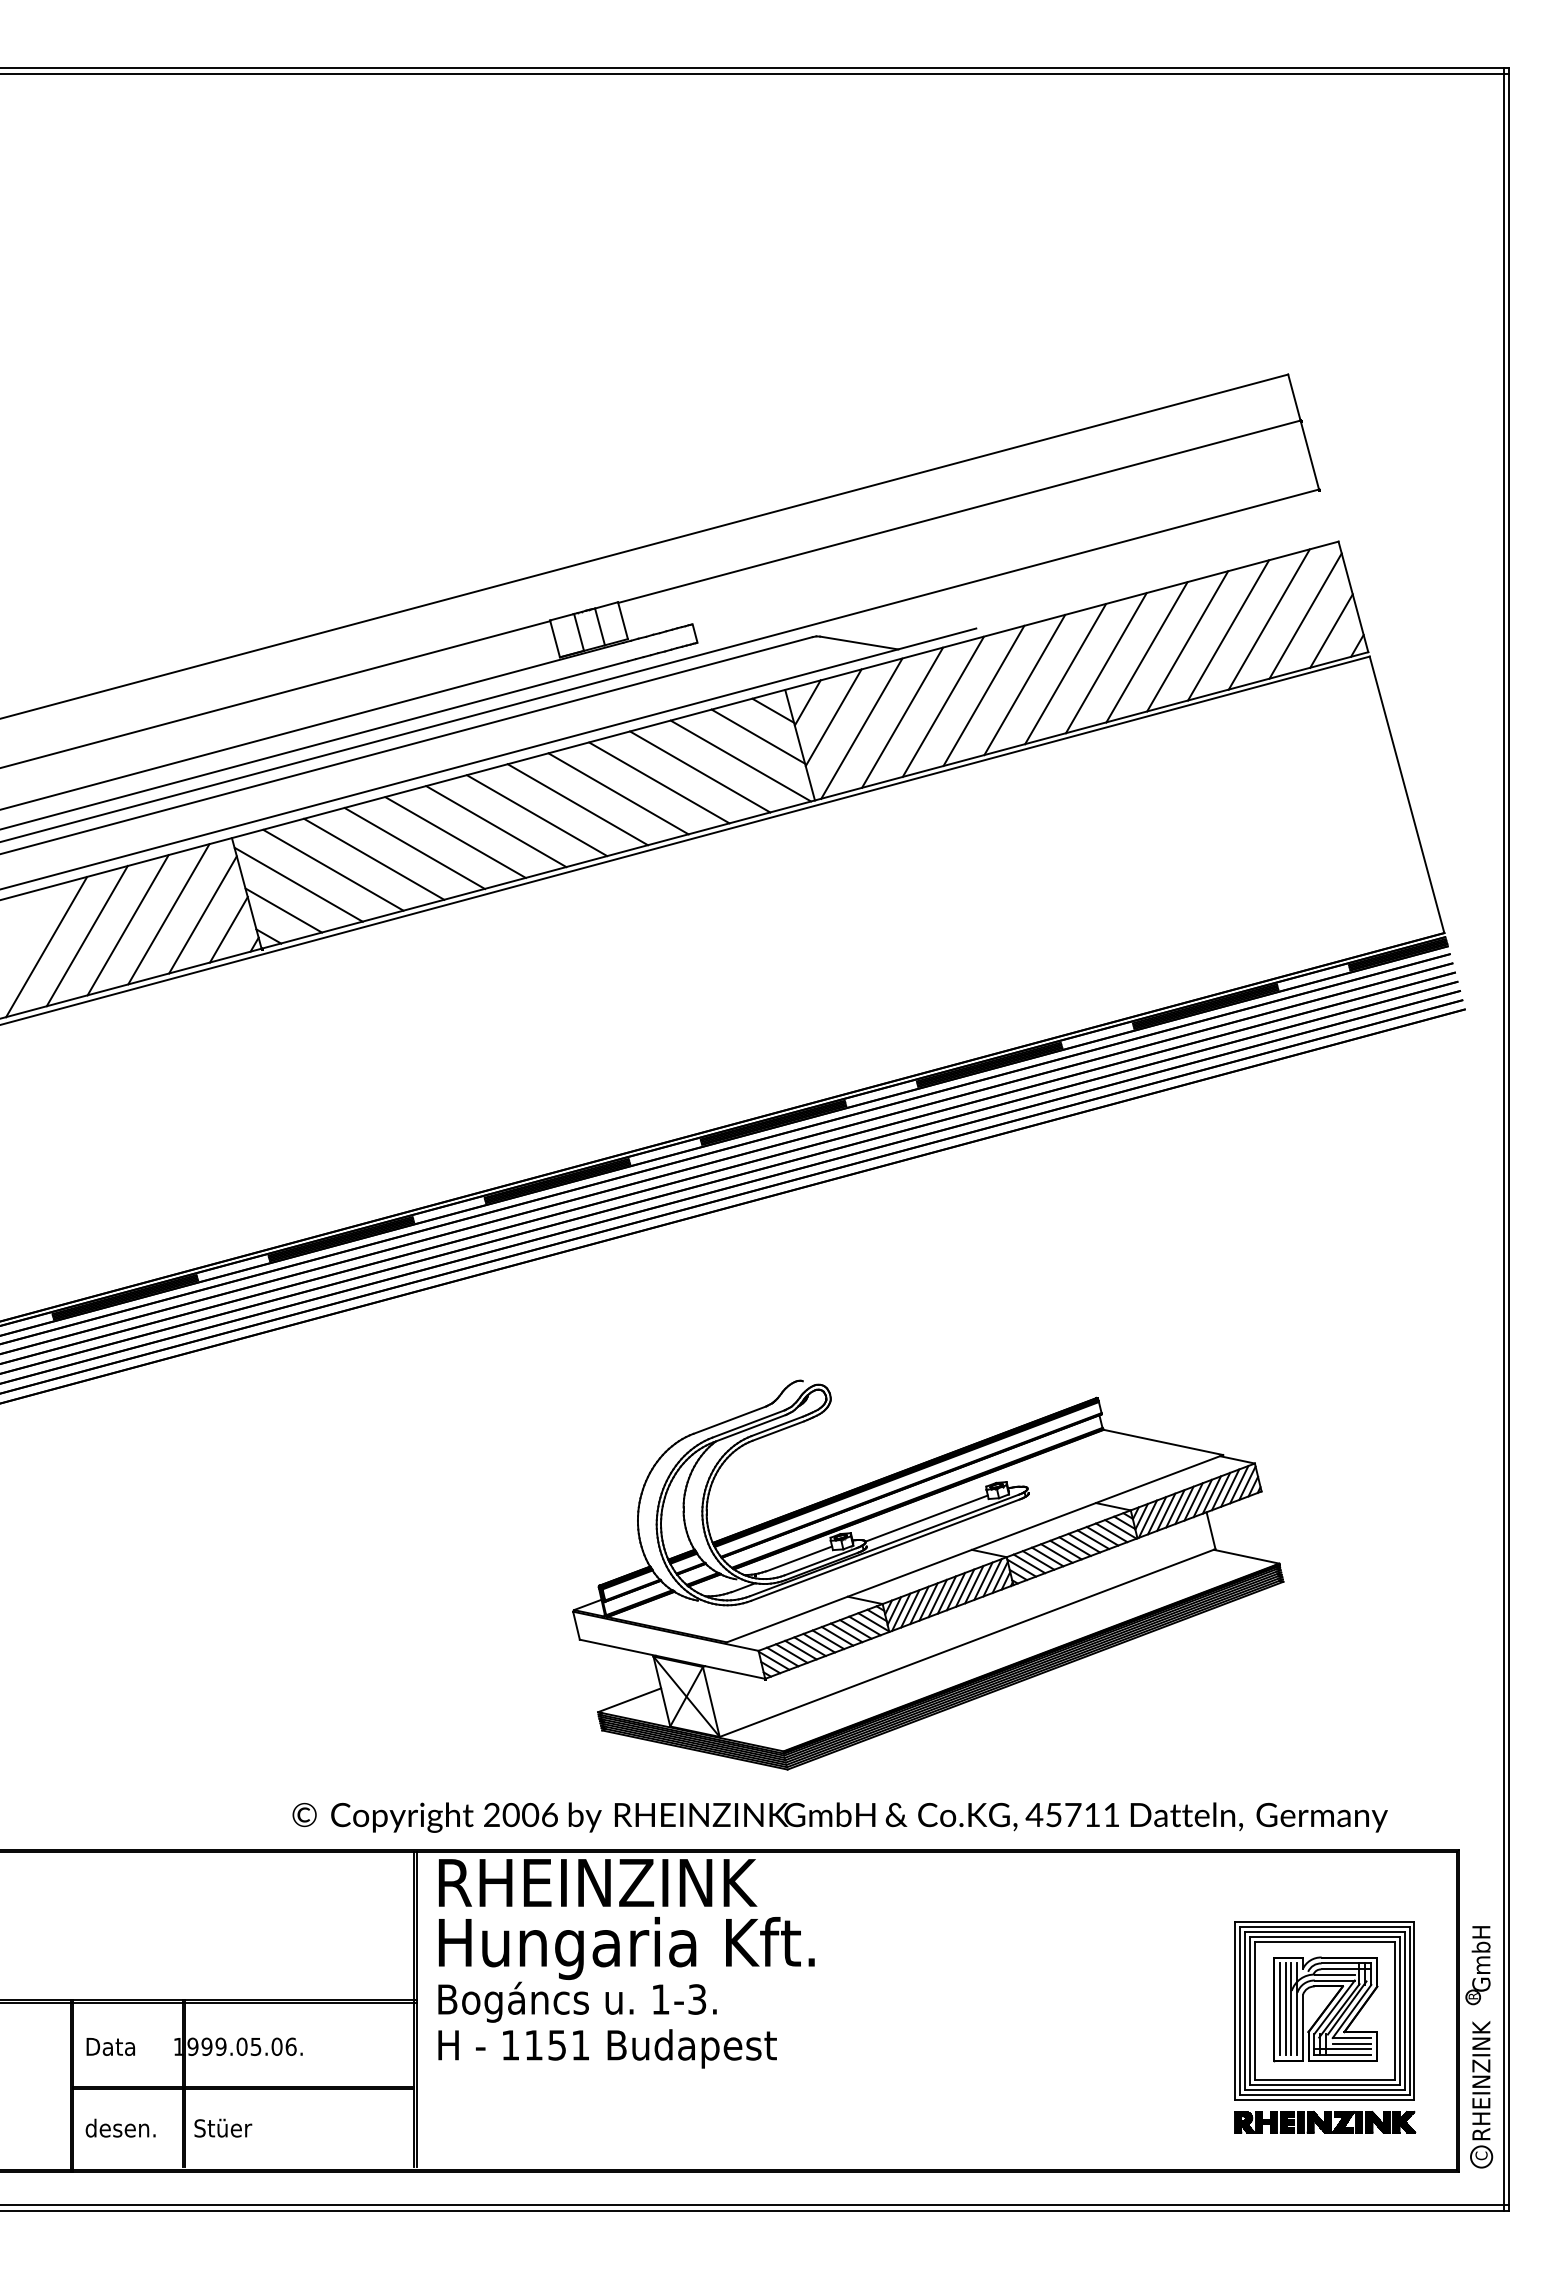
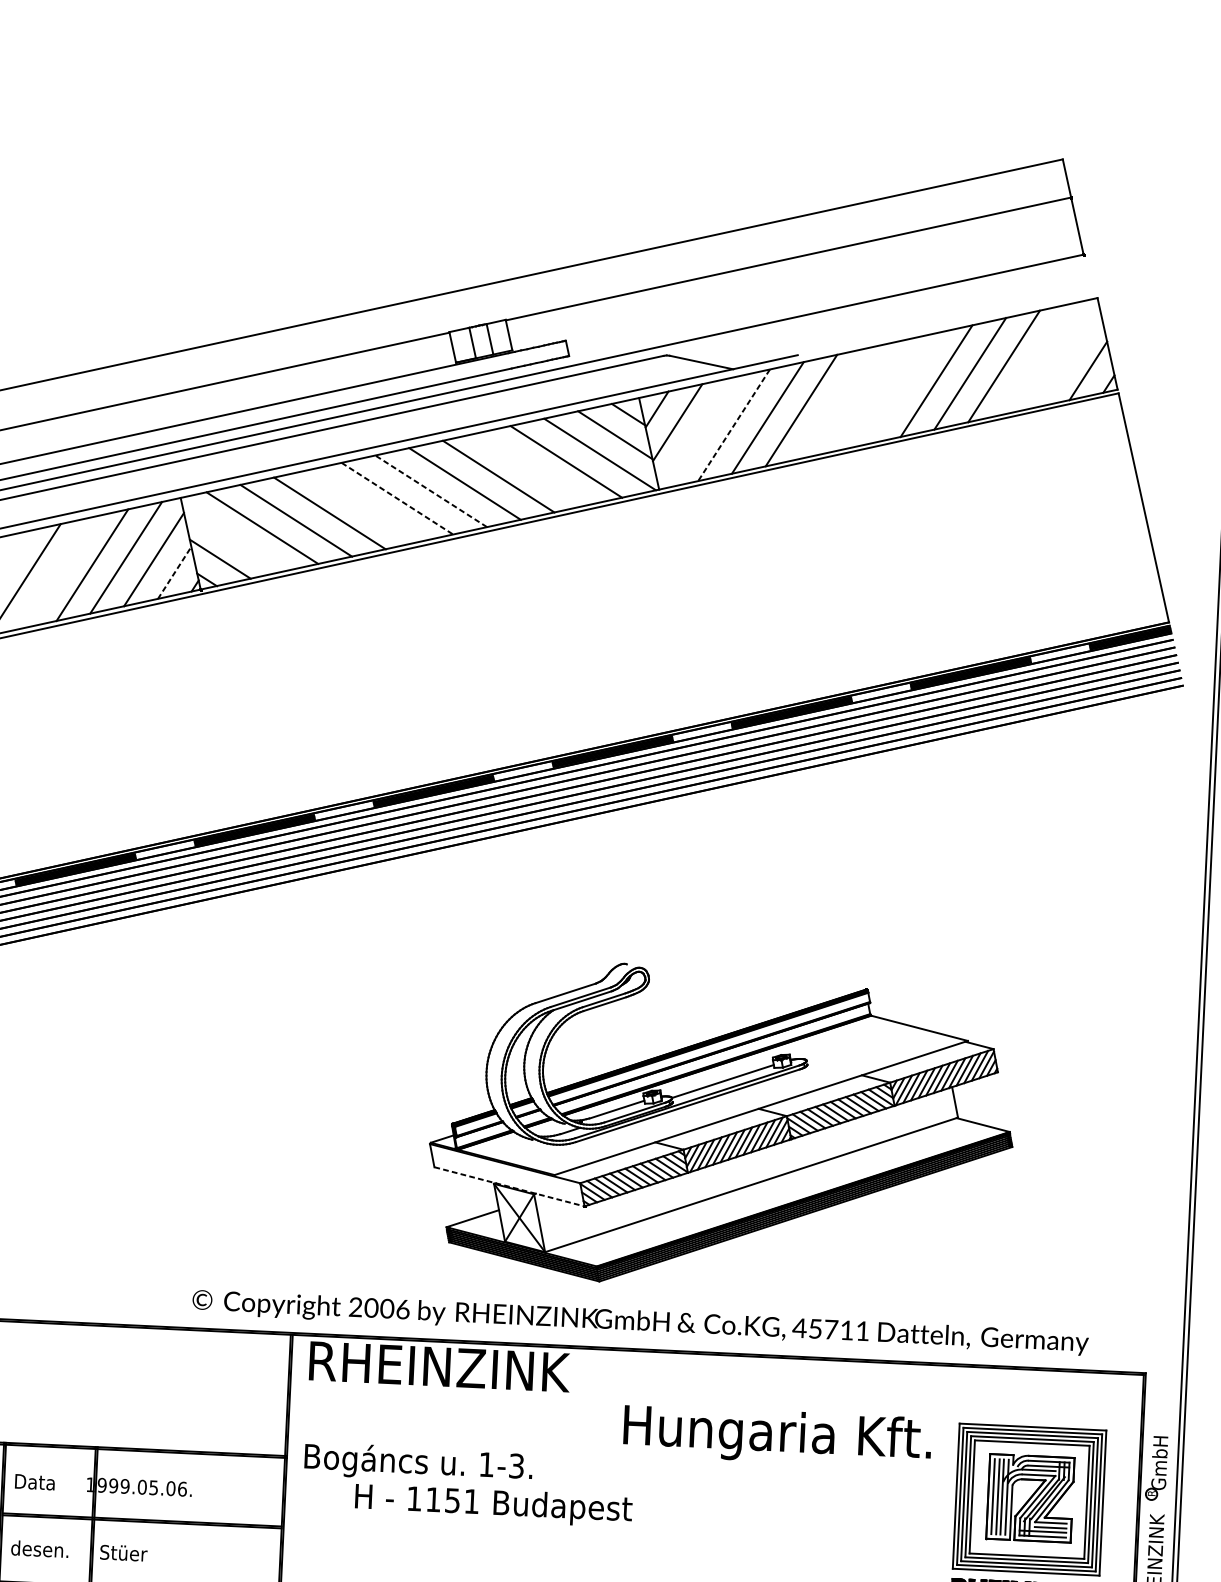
line: (1305, 615) -> (1067, 357), removed
line: (1268, 619) -> (1037, 359), removed
line: (1105, 663) -> (902, 388), removed
line: (1065, 674) -> (869, 396), removed
line: (1024, 684) -> (835, 402), removed
line: (902, 717) -> (734, 425), solid -> dashed
line: (861, 728) -> (700, 432), removed
line: (659, 782) -> (532, 468), removed
line: (537, 815) -> (431, 491), solid -> dashed
line: (496, 826) -> (397, 498), solid -> dashed
line: (455, 837) -> (363, 506), removed
line: (298, 884) -> (233, 538), removed
line: (228, 929) -> (174, 572), solid -> dashed
line: (86, 935) -> (57, 572), removed
line: (672, 1659) -> (509, 1186), solid -> dashed
text: (626, 1948) -> (777, 1436), moved
text: (607, 2048) -> (493, 1505), moved

